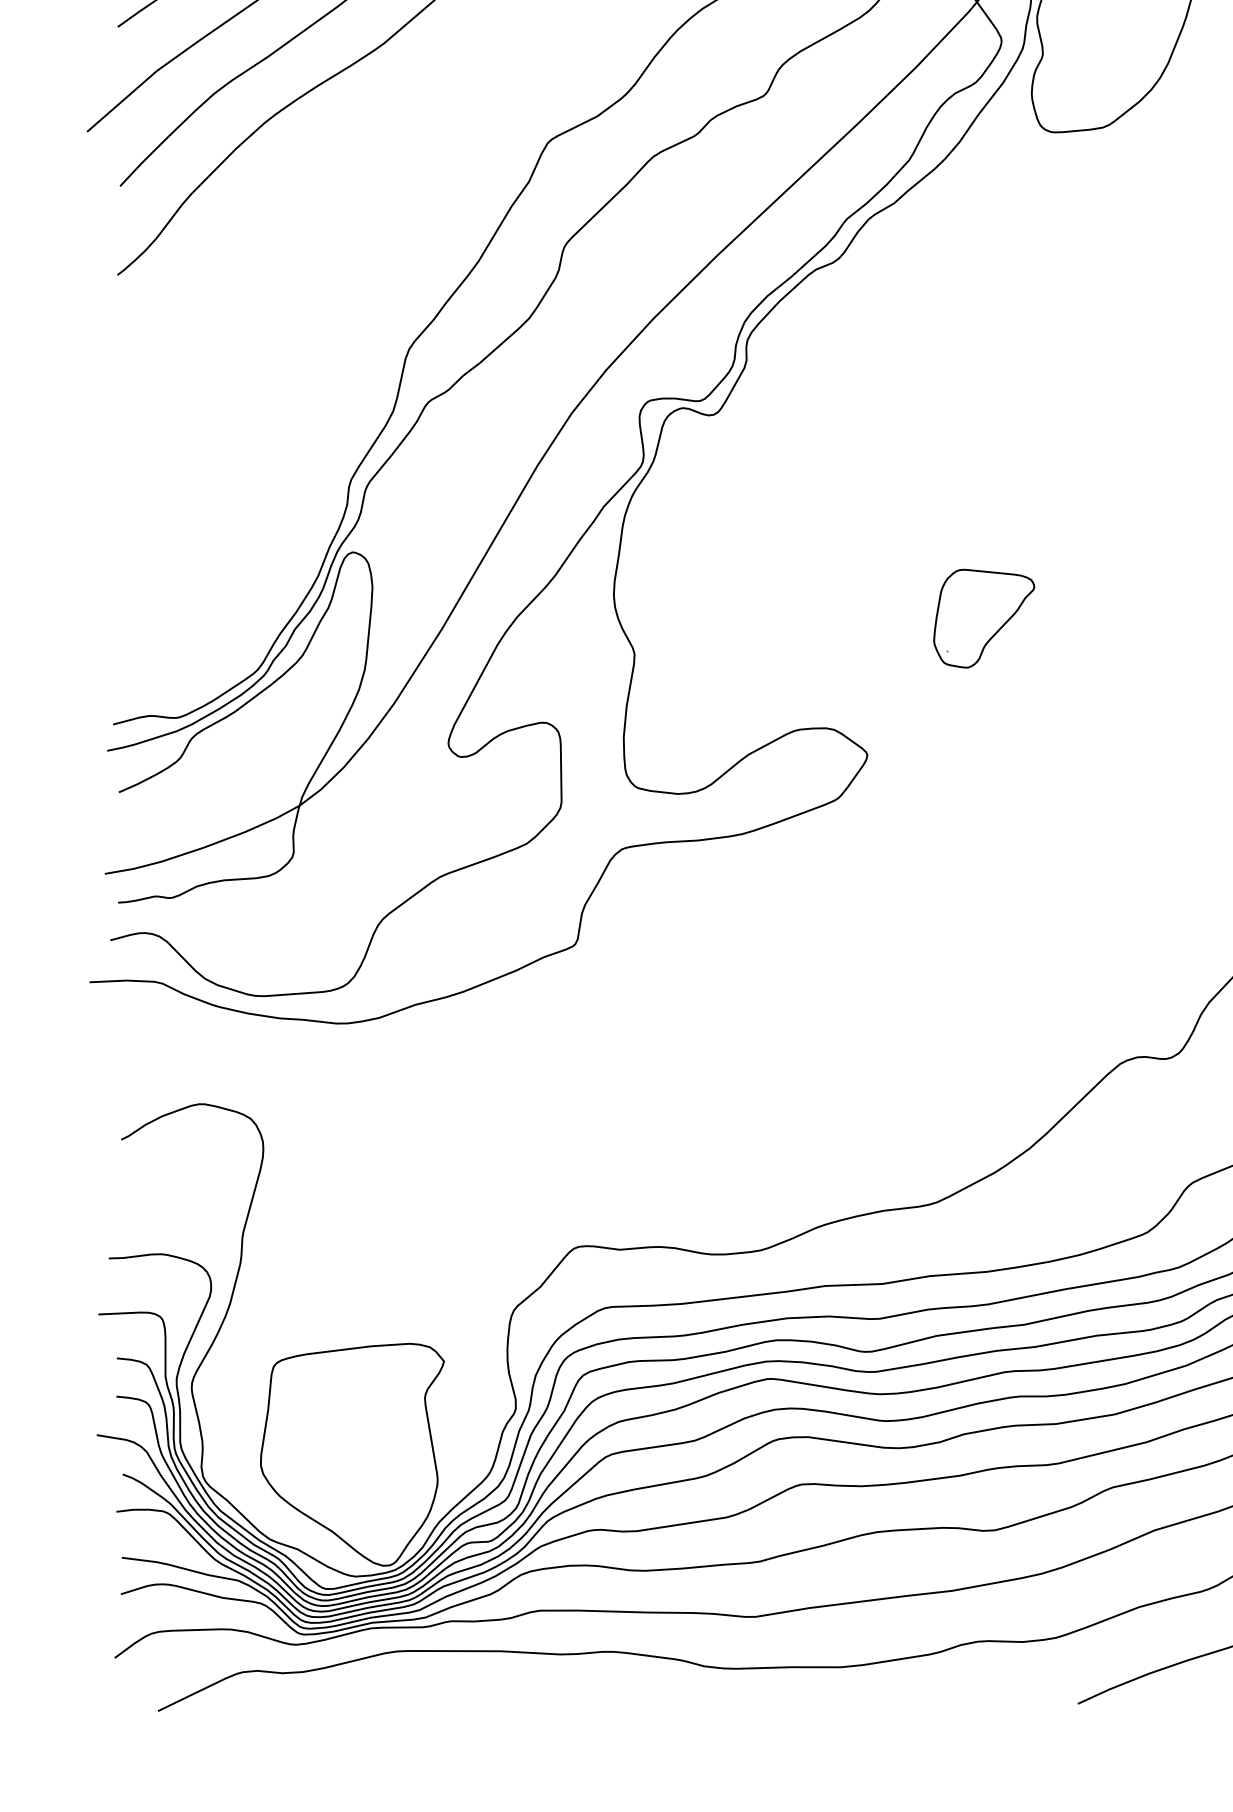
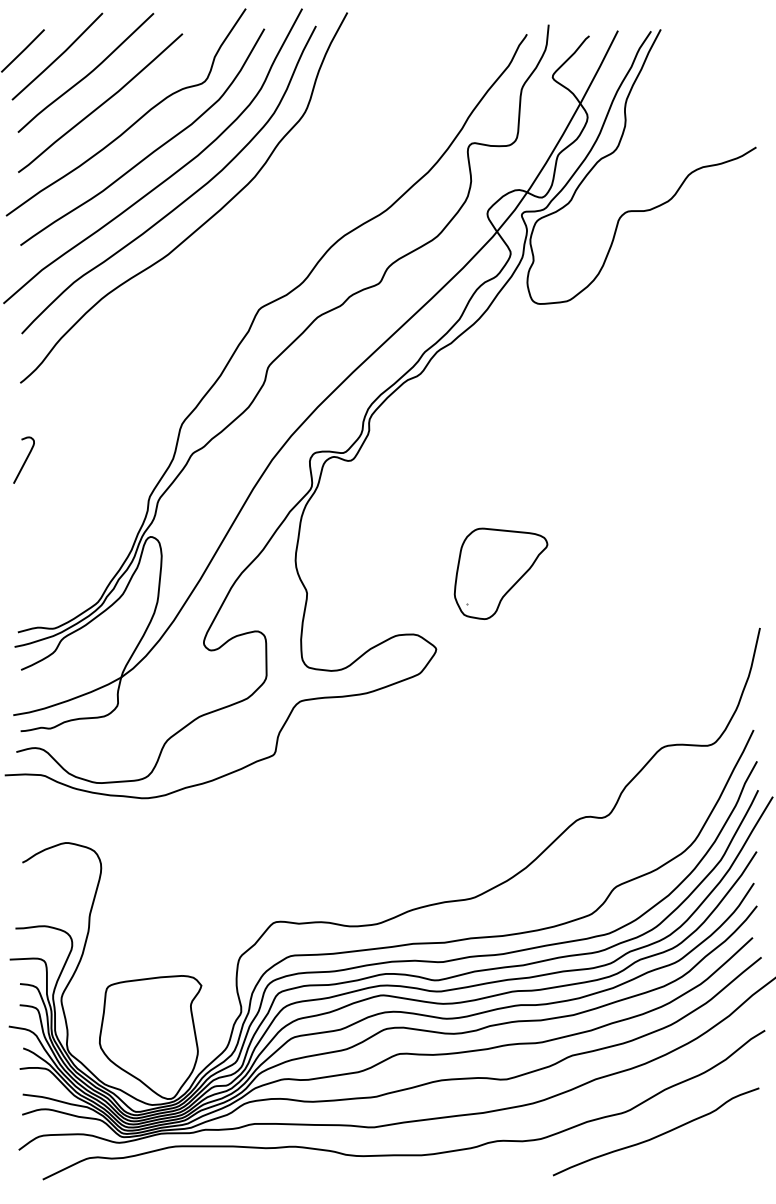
curve: (125, 414) -> (24, 460), added
part: (983, 618) -> (500, 573), size x1.67

